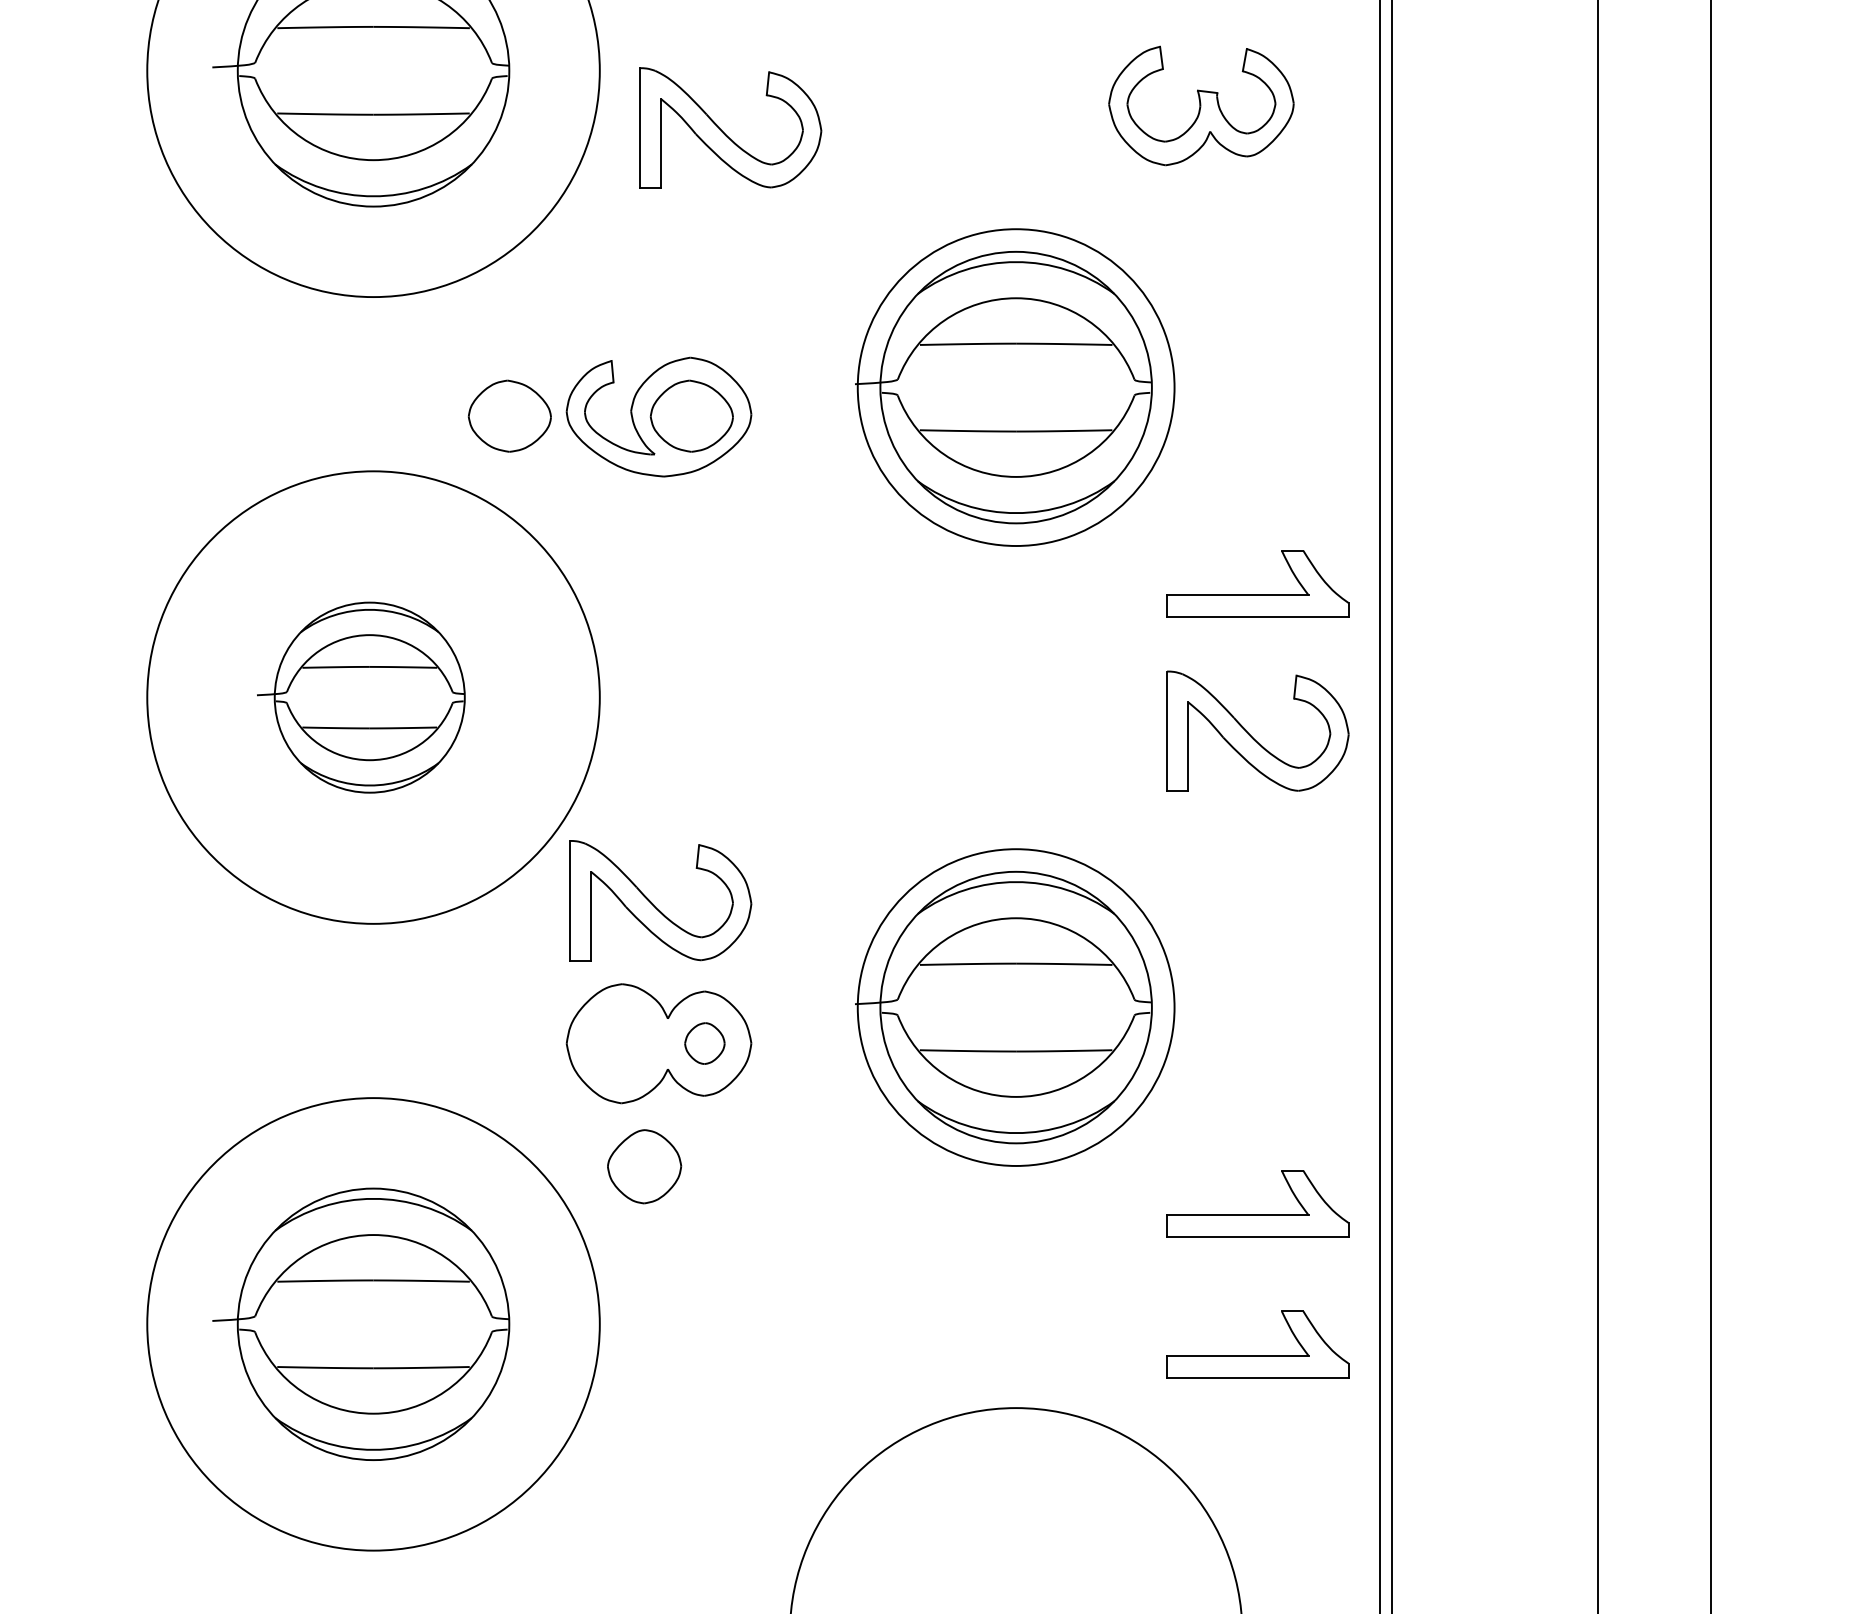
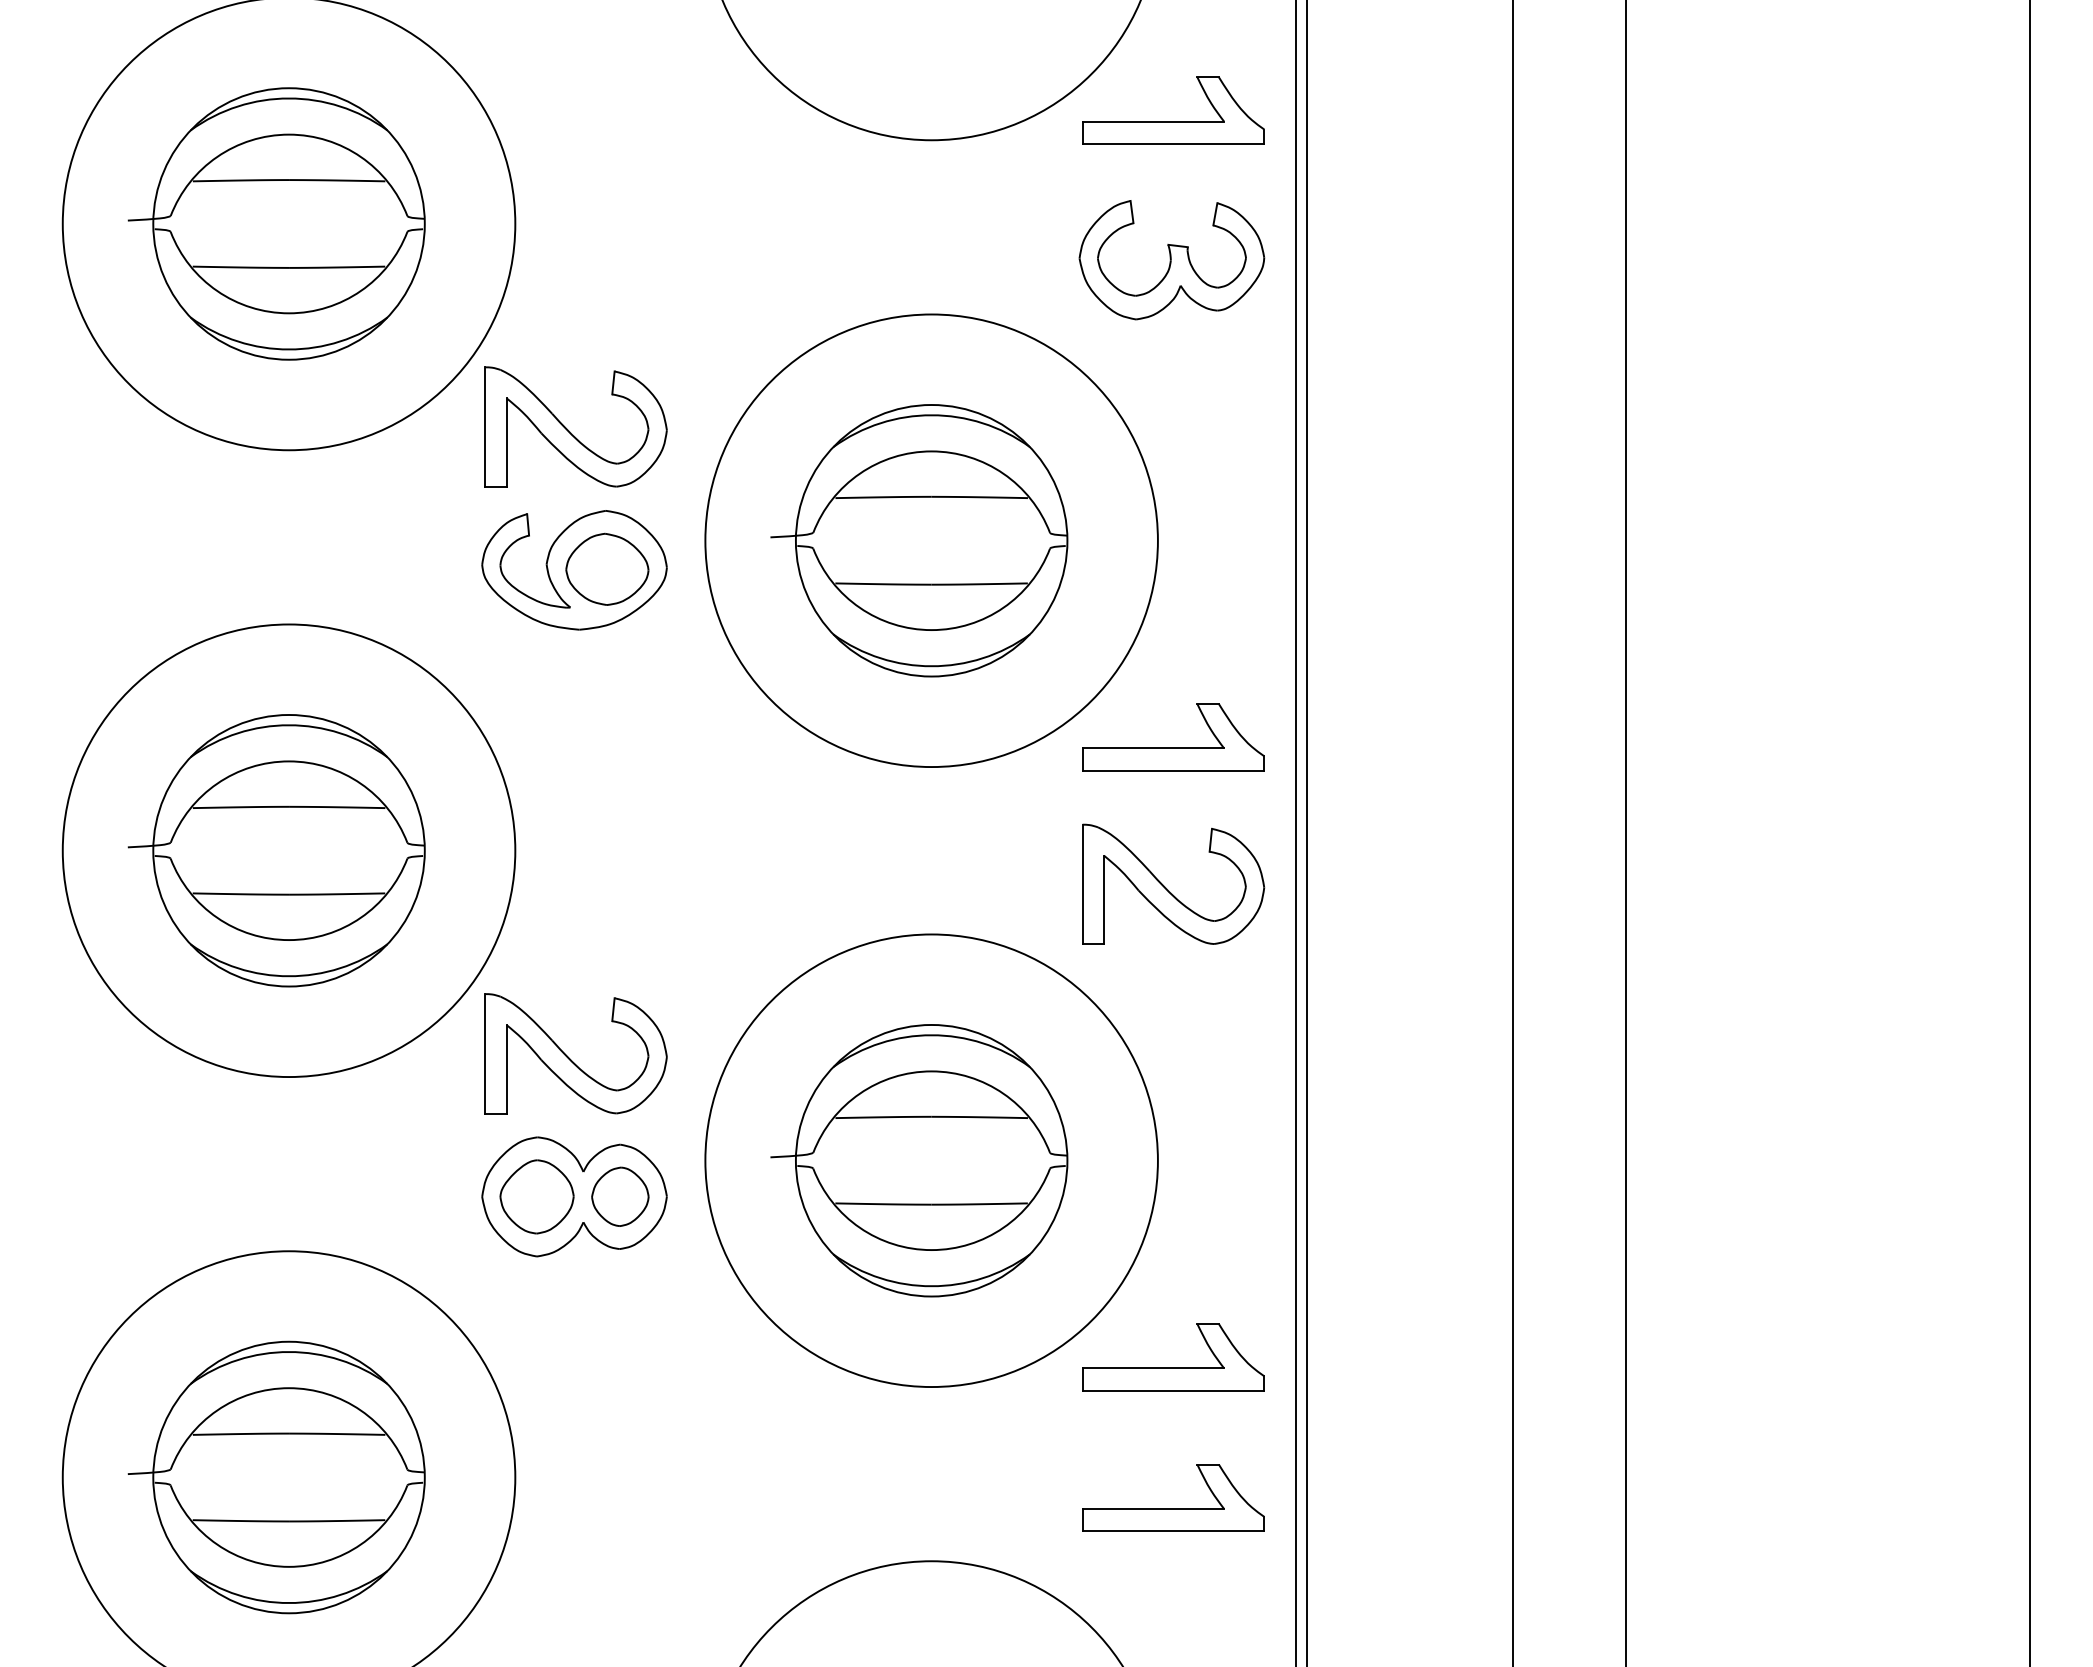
part: (1201, 106) -> (1171, 260), moved
part: (725, 132) -> (570, 431), moved
circle: (1016, 387) -> (931, 540), size x1.43
part: (510, 415) -> (425, 568), removed
part: (361, 697) -> (276, 850), size x1.43
circle: (1016, 1007) -> (931, 1160), size x1.43
part: (705, 1043) -> (620, 1196), size x1.43
part: (644, 1166) -> (536, 1196), moved

